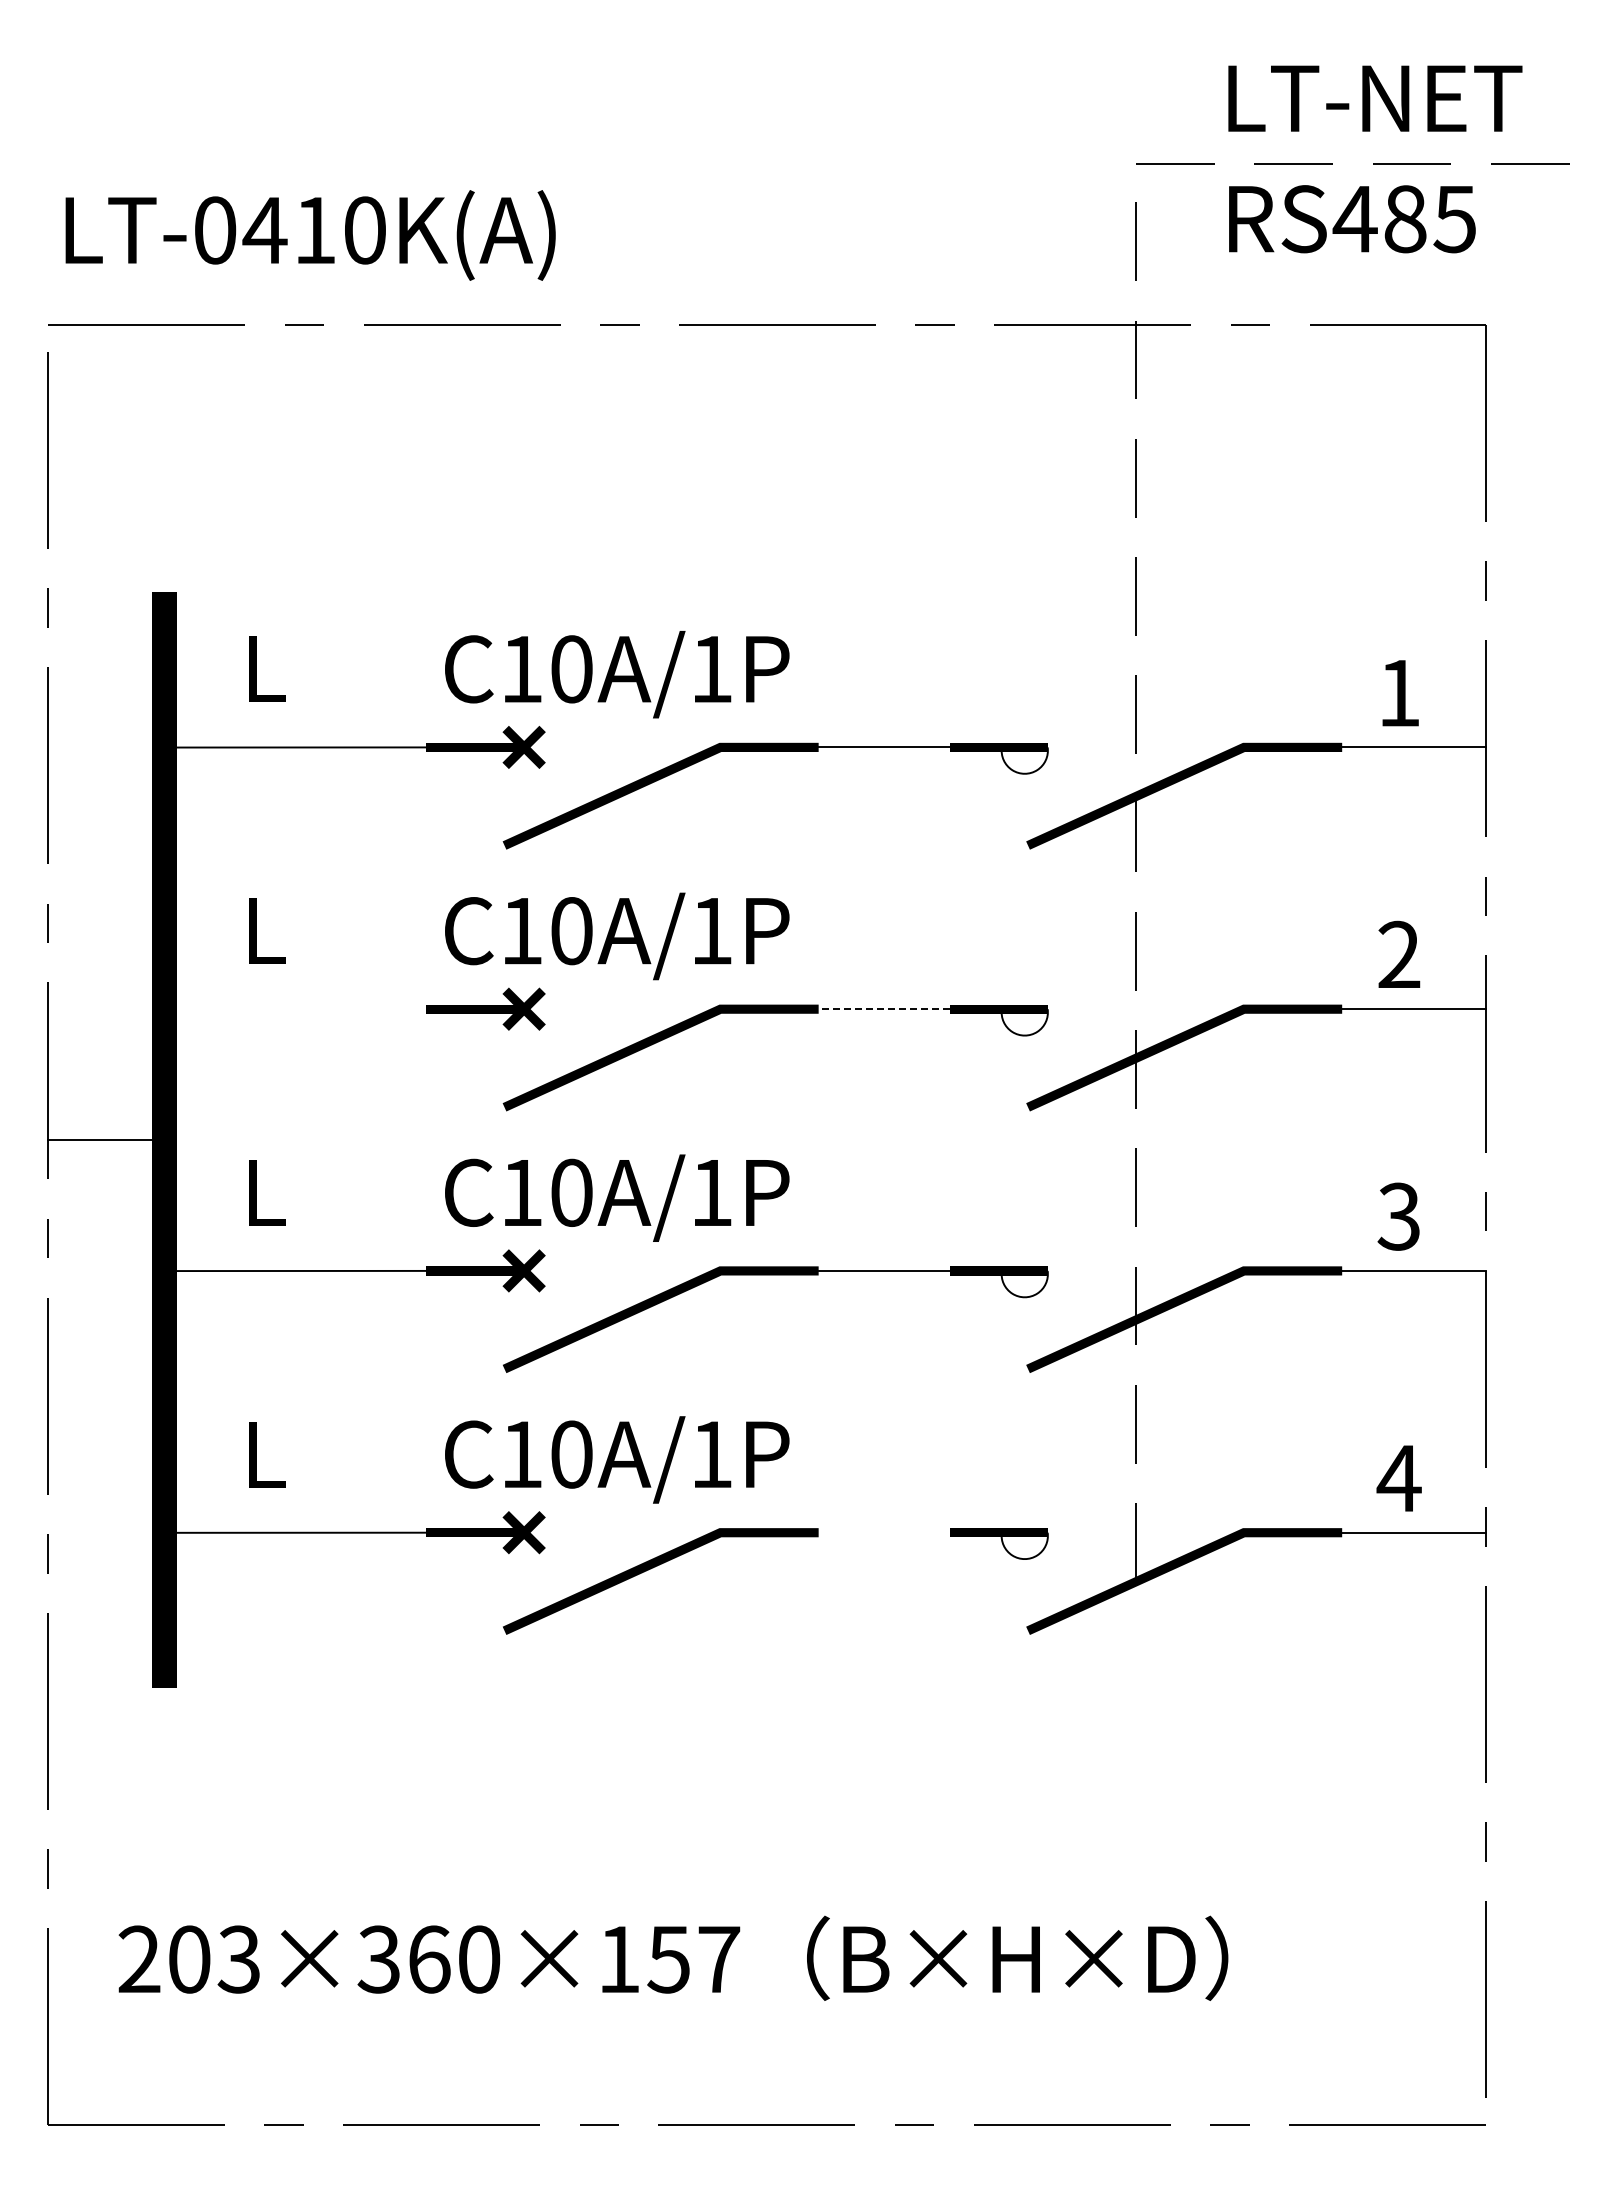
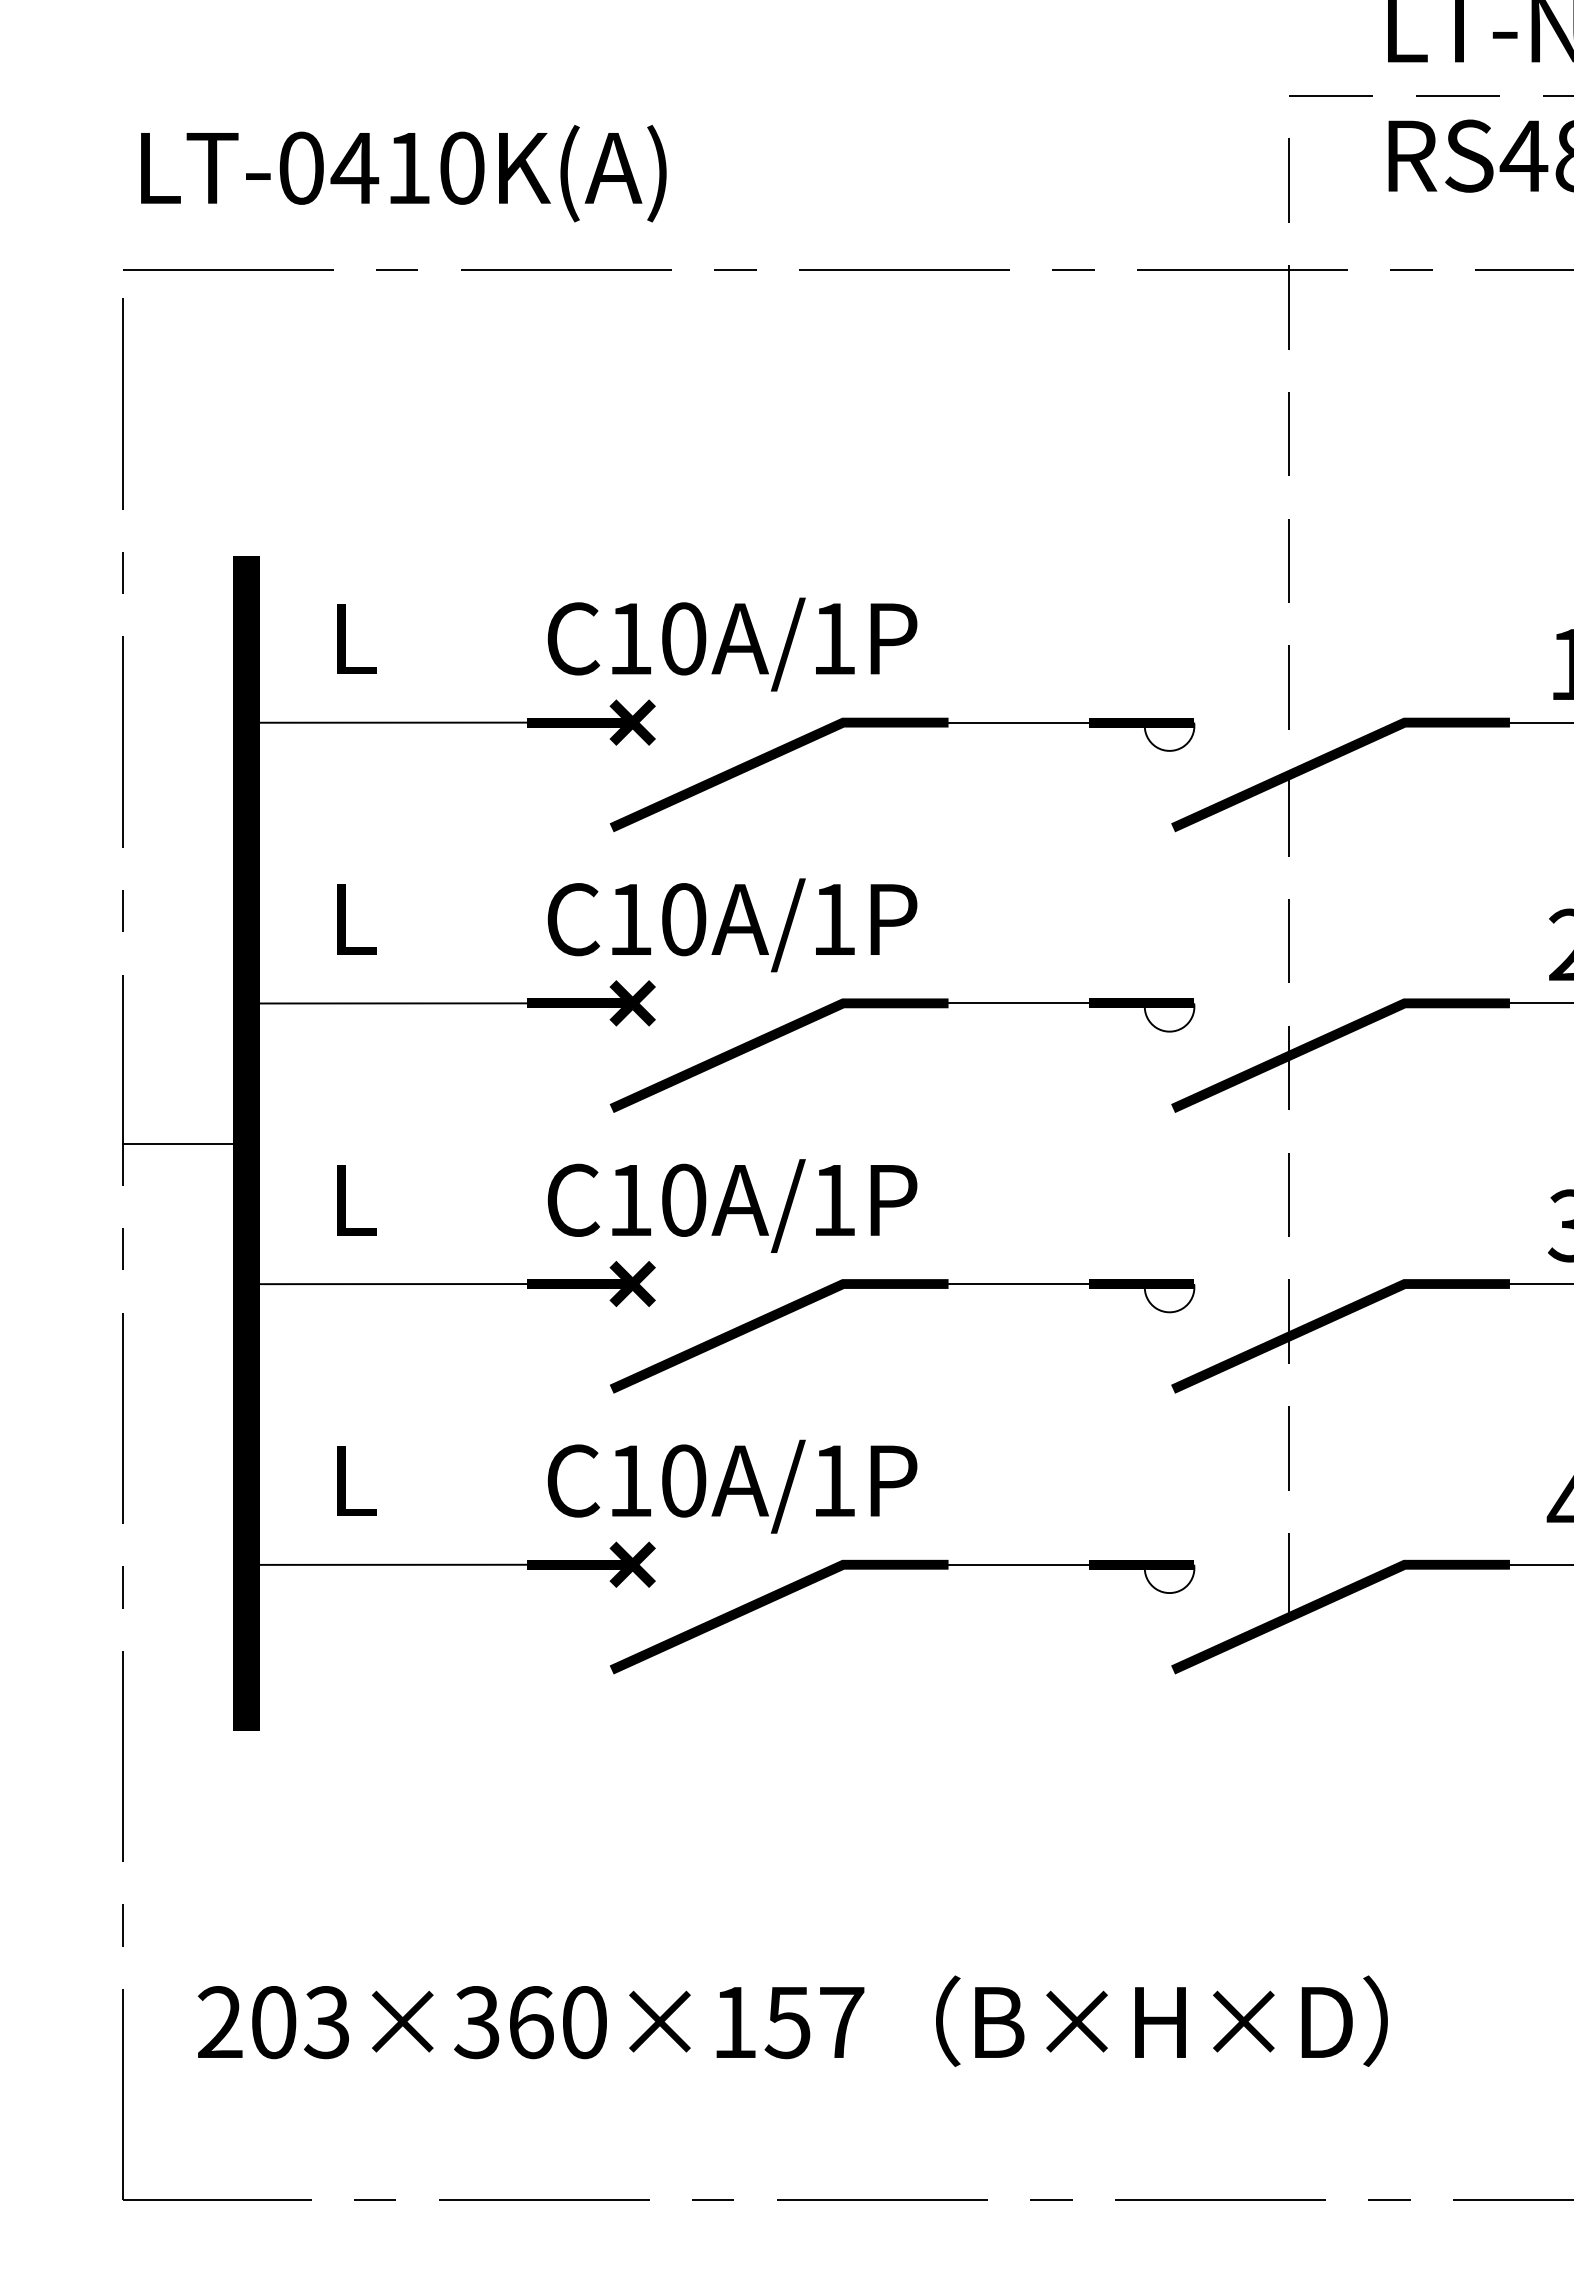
line: (295, 1009) -> (387, 1003), added
line: (883, 1009) -> (1018, 1003), dashed -> solid
line: (883, 1532) -> (1018, 1564), added

